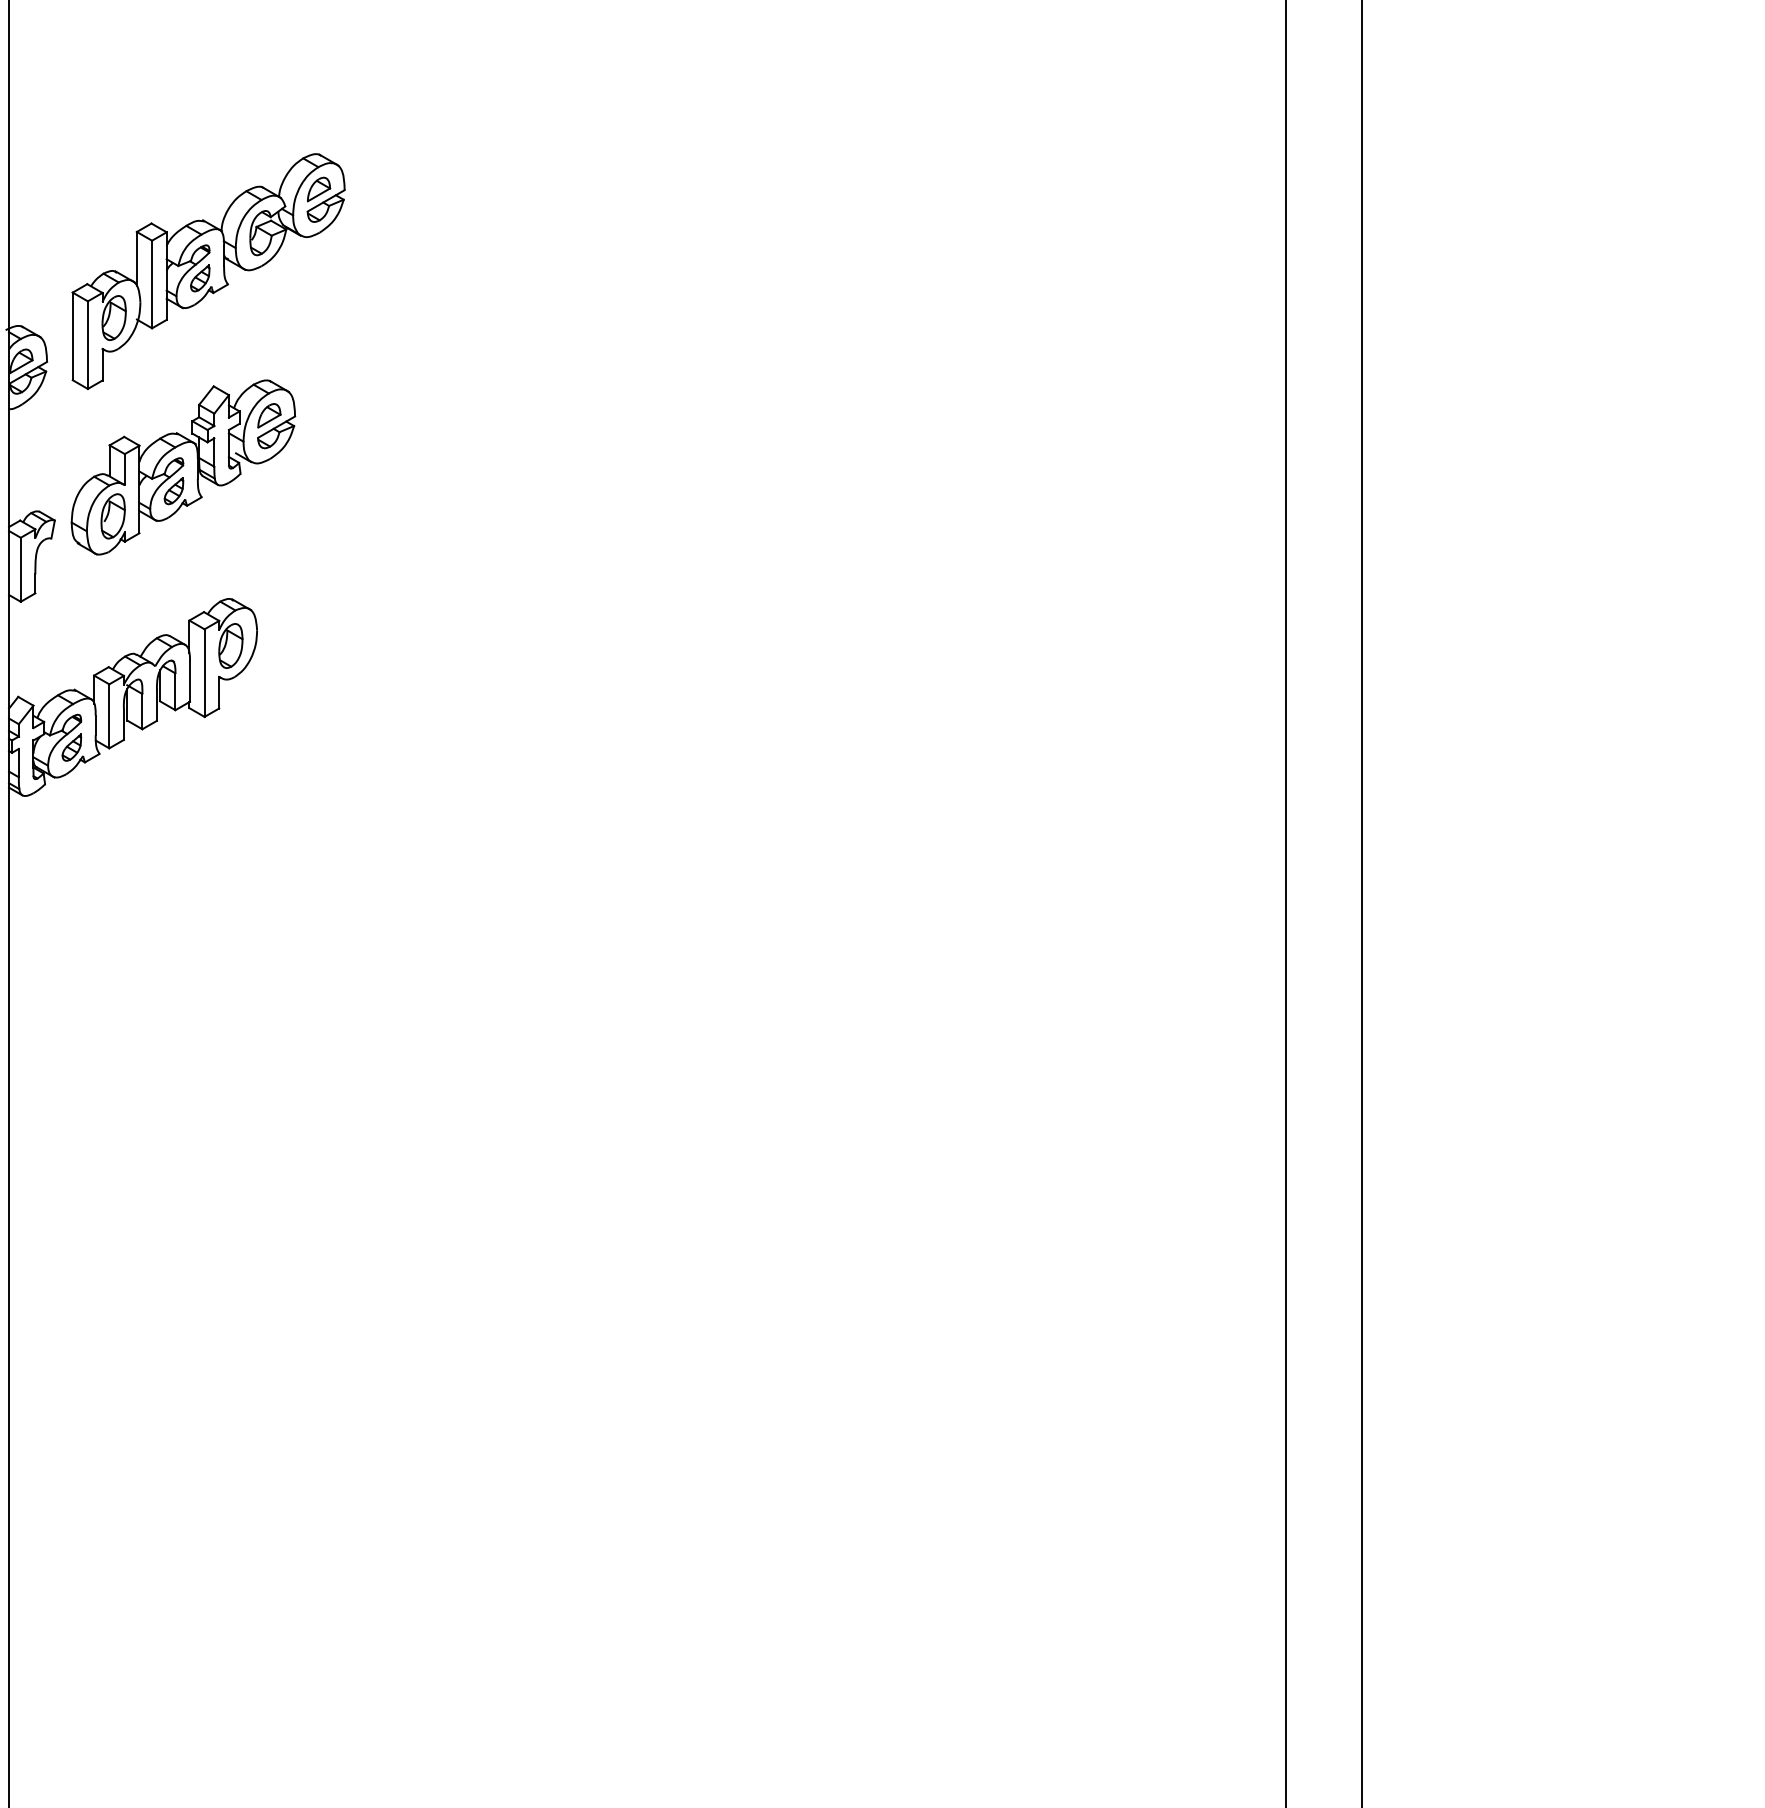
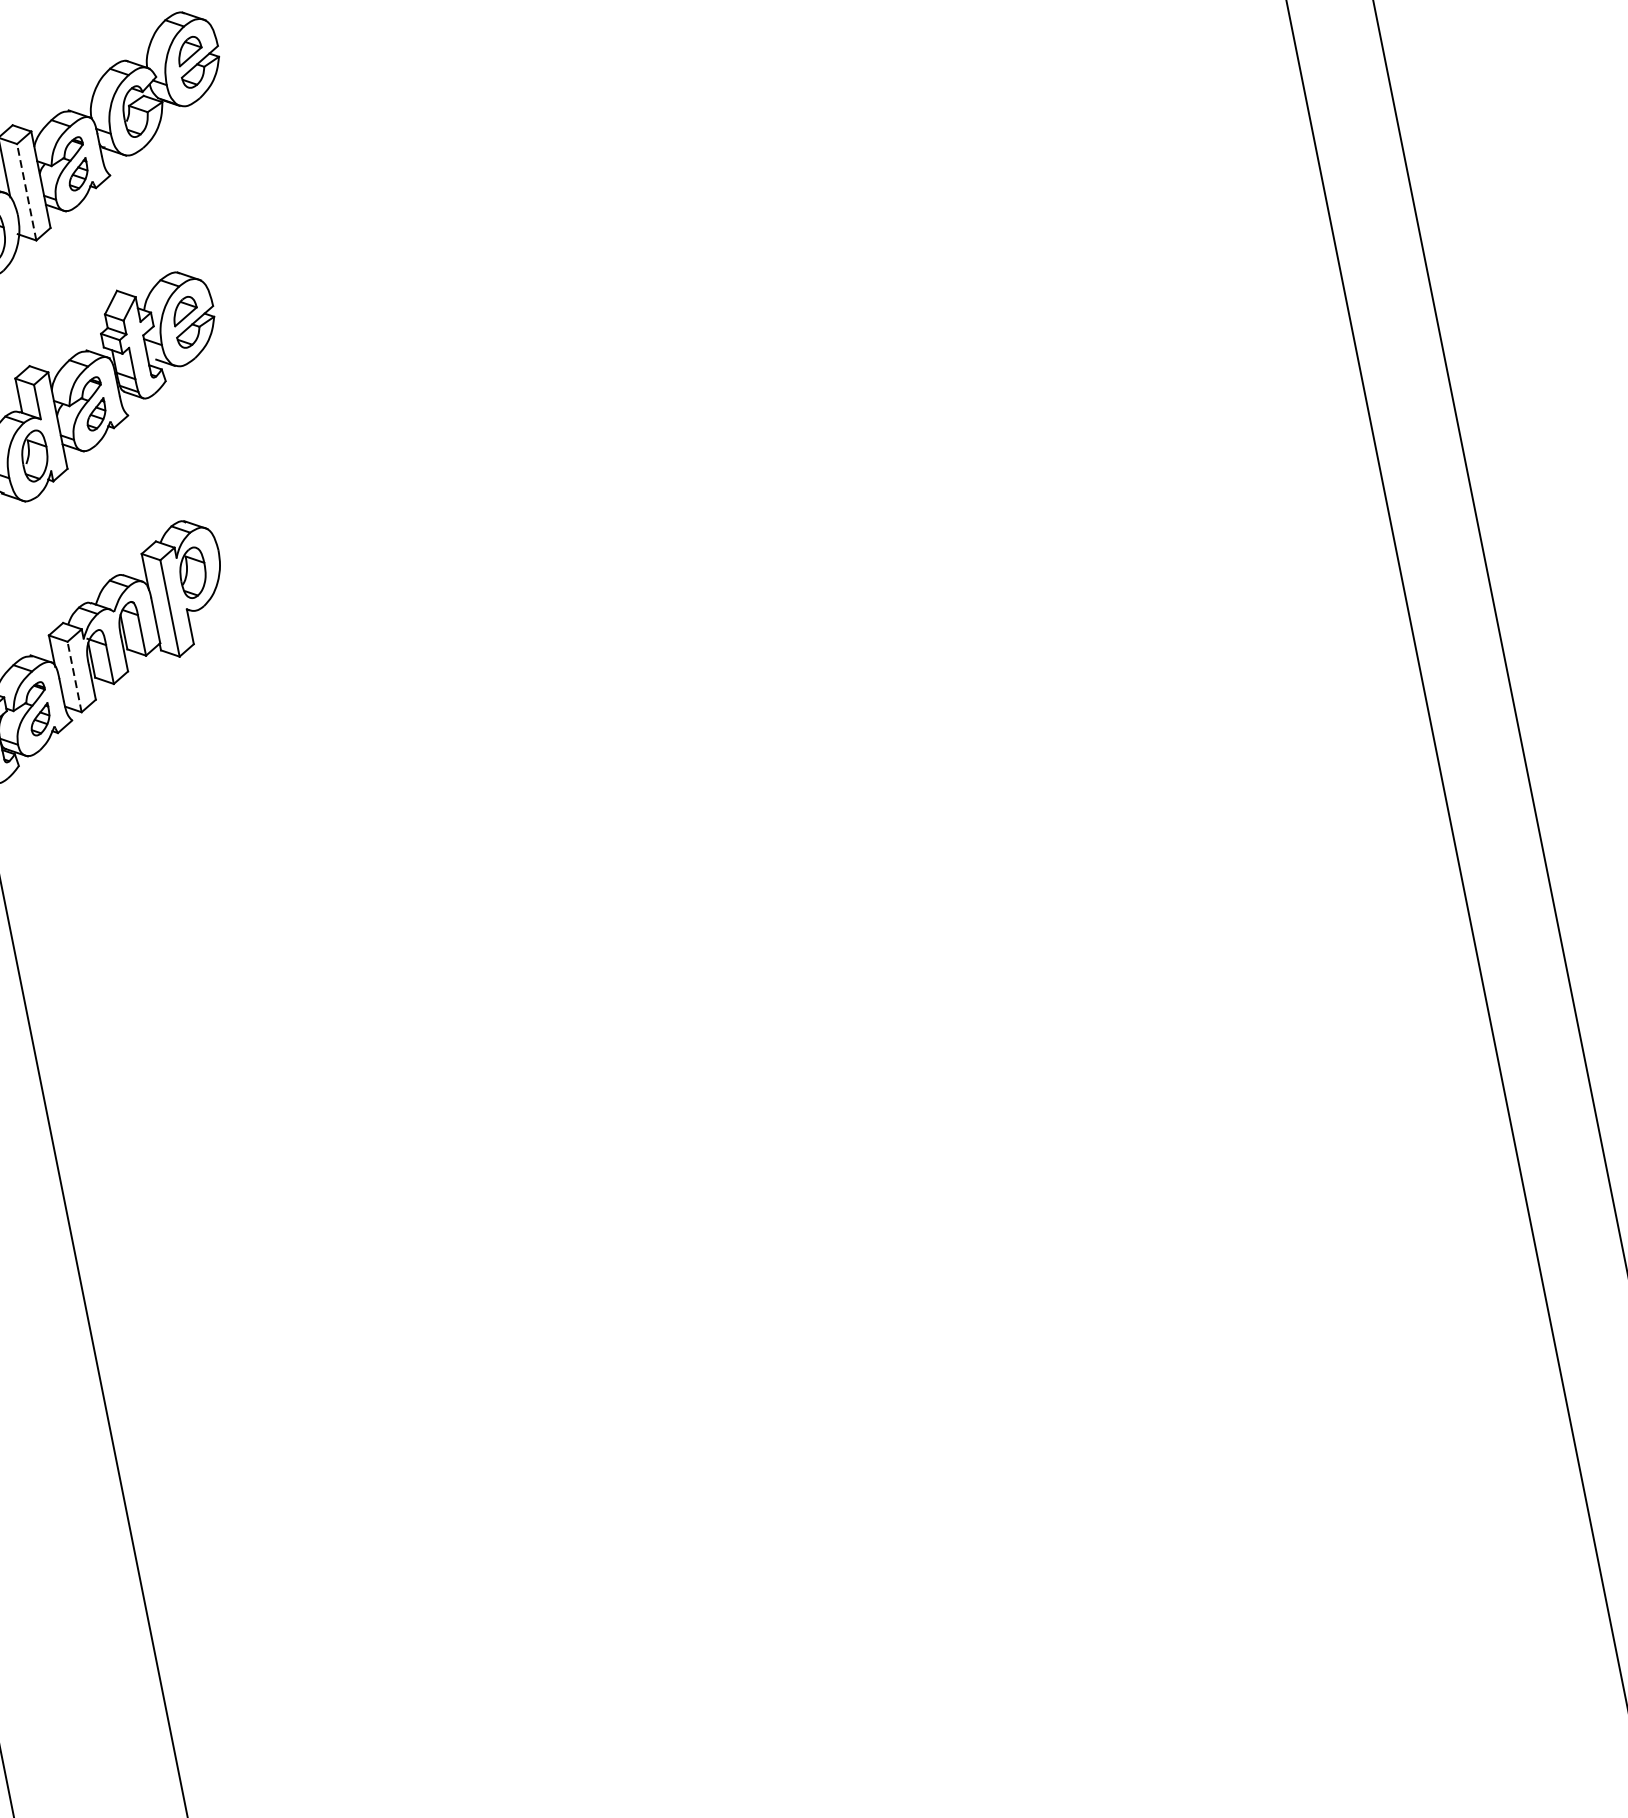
line: (152, 284) -> (27, 192), solid -> dashed
line: (109, 715) -> (74, 676), solid -> dashed

